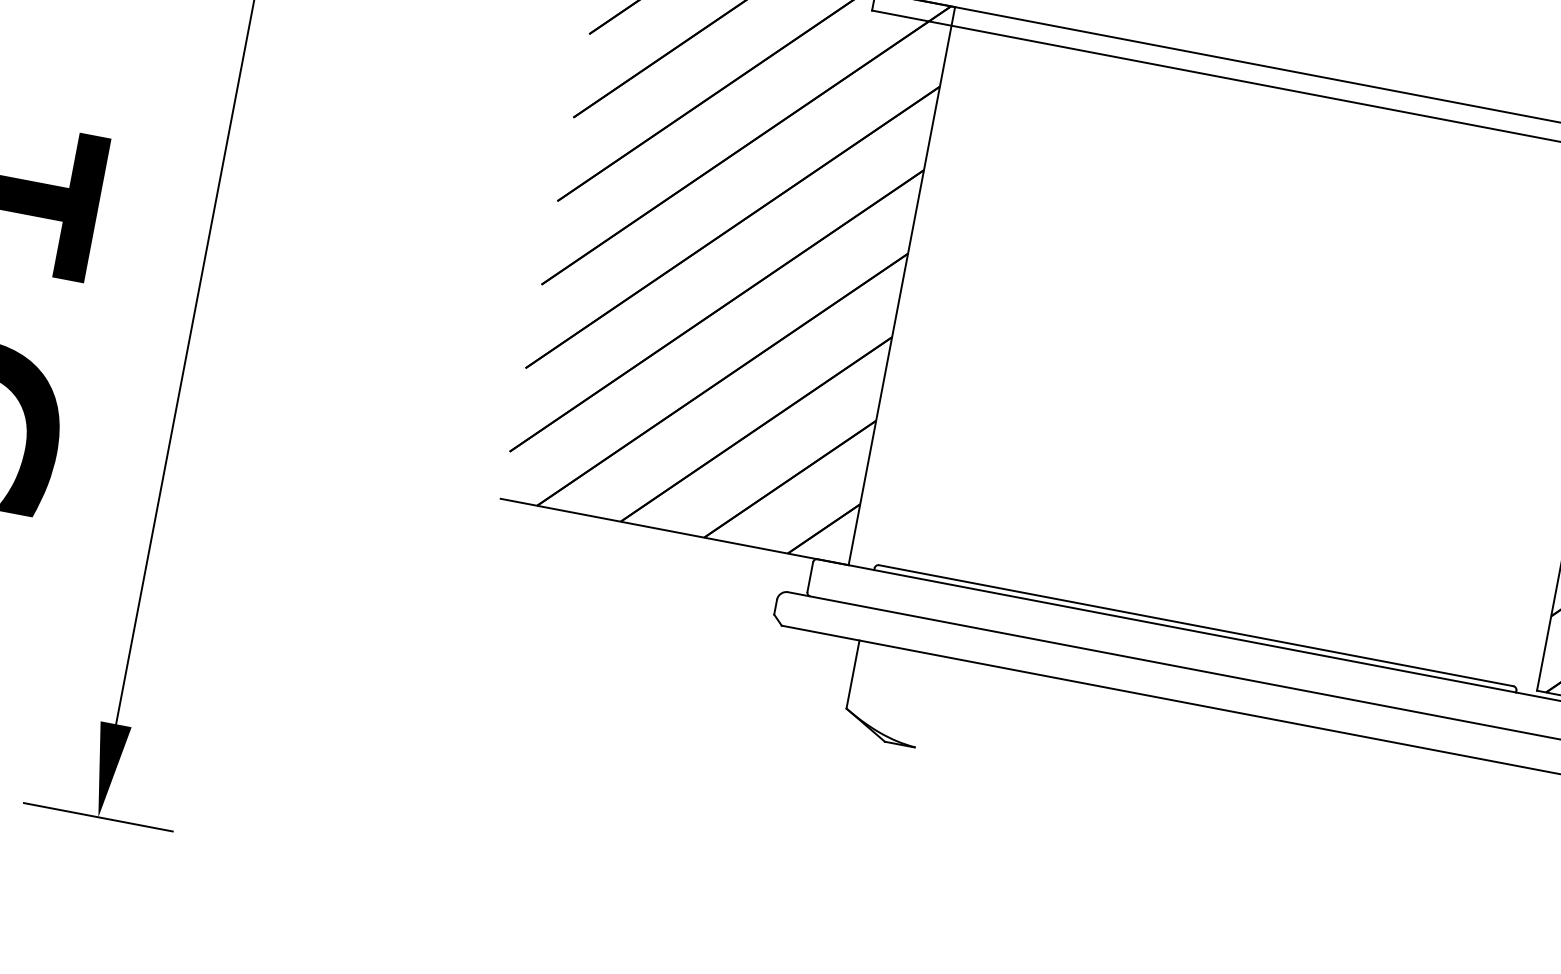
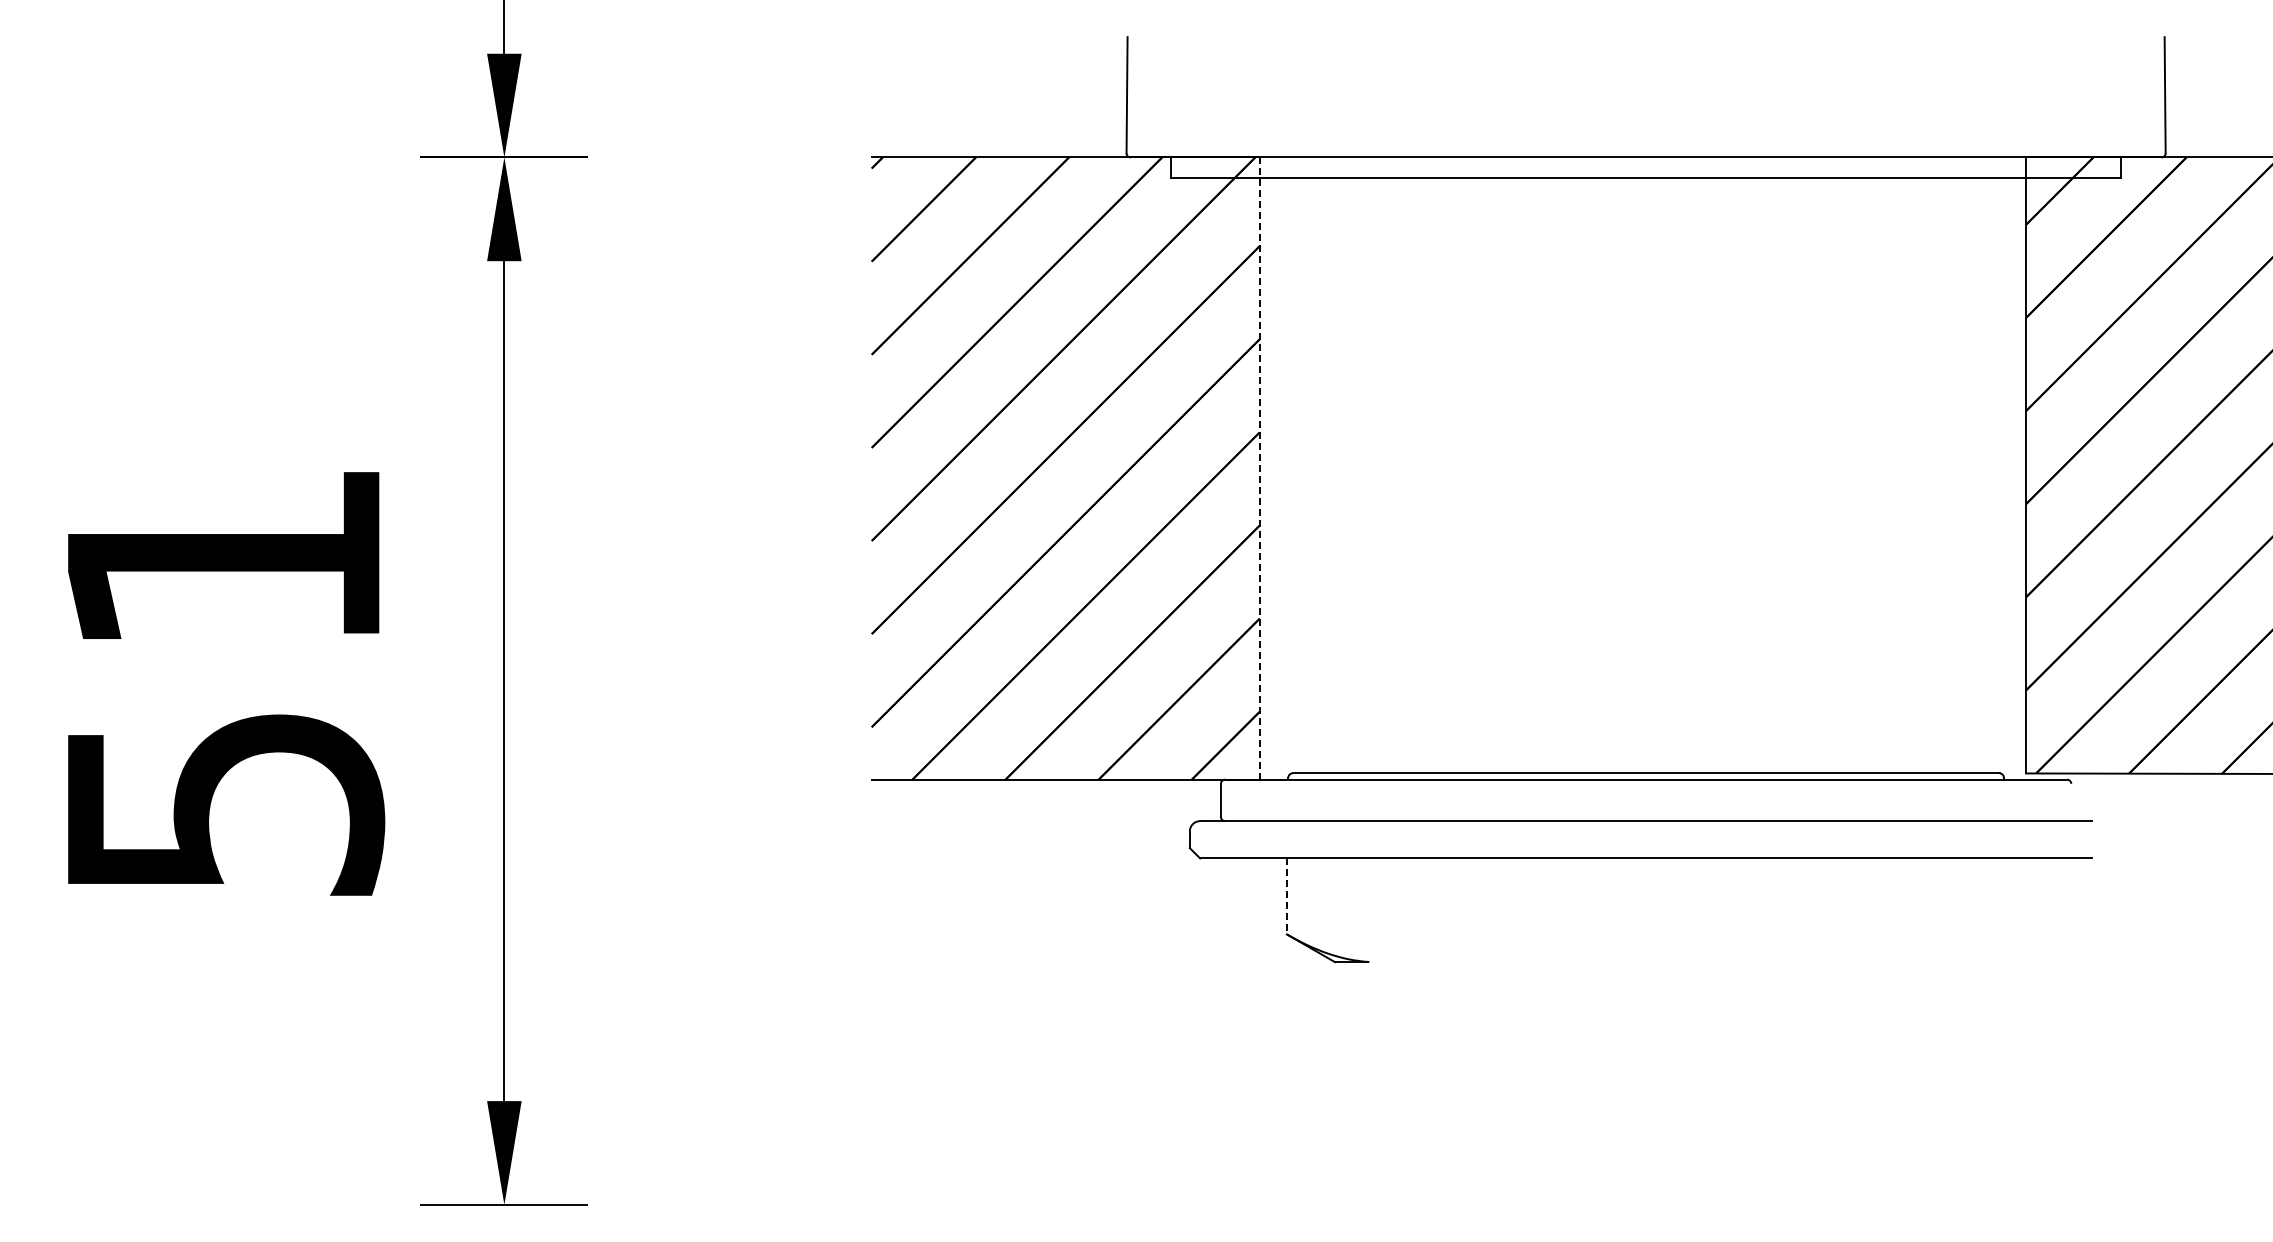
line: (901, 286) -> (1259, 469), solid -> dashed
line: (852, 674) -> (1286, 896), solid -> dashed

